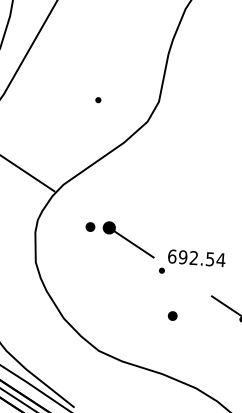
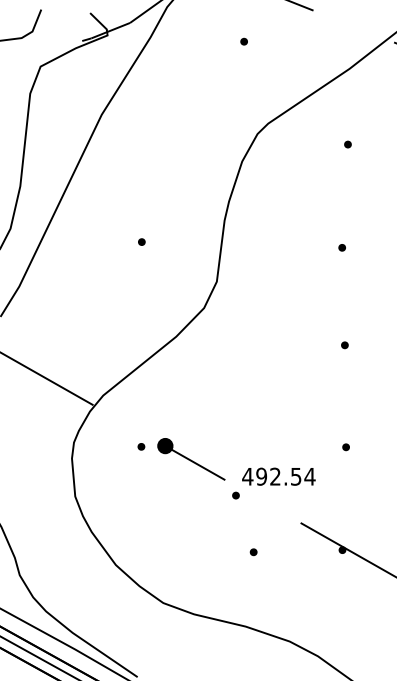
part: (98, 99) -> (141, 241), moved
part: (90, 226) -> (141, 446), size x0.62
text: (172, 256) -> (247, 476), 692.54 -> 492.54
part: (172, 316) -> (253, 552), size x0.62

